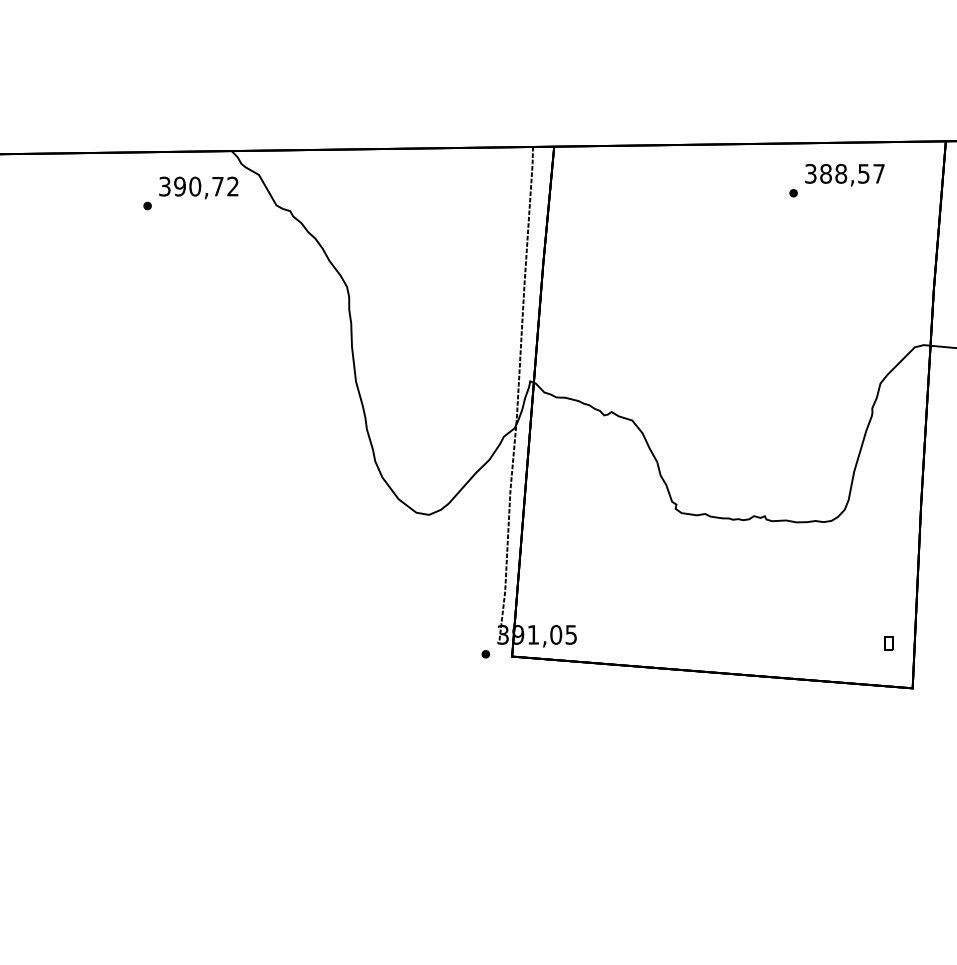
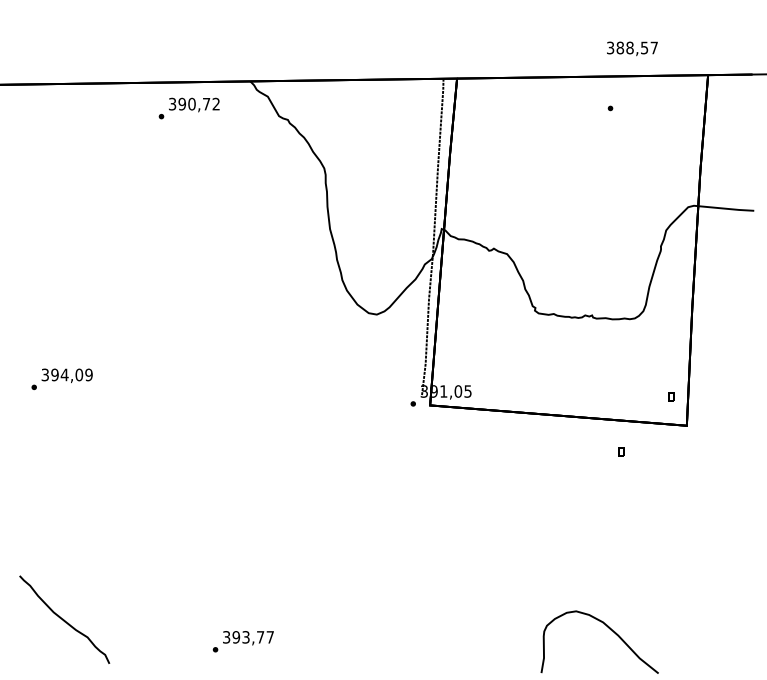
text: (845, 174) -> (632, 48), moved
text: (189, 193) -> (188, 108), moved
part: (810, 728) -> (621, 451), added

